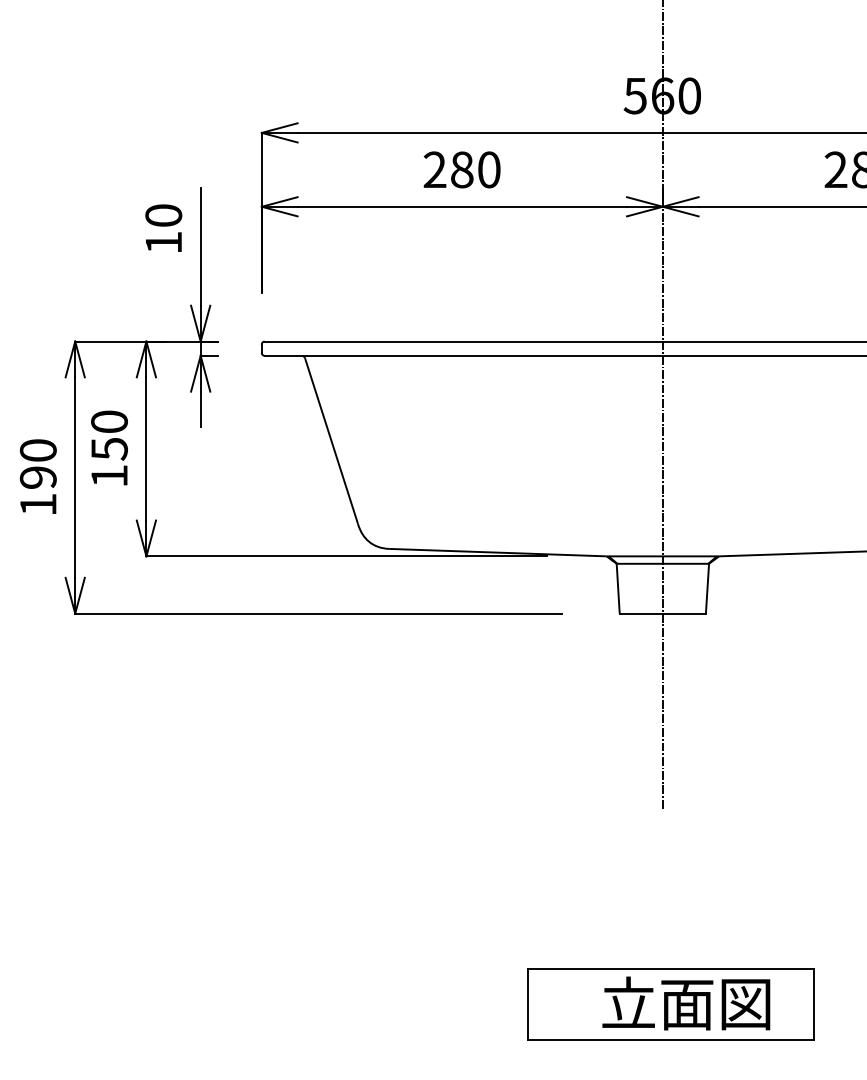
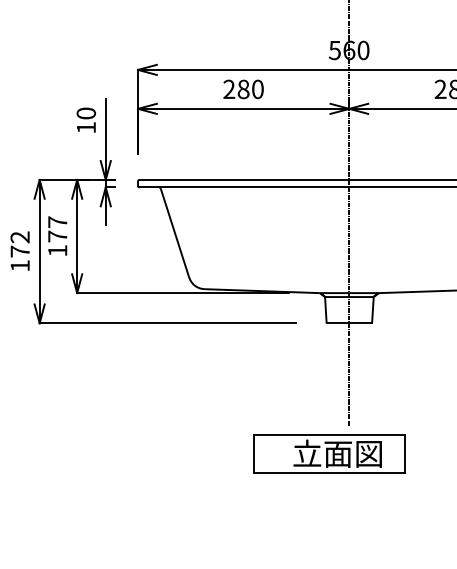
text: (109, 435) -> (57, 229), 150 -> 177
text: (36, 464) -> (19, 244), 190 -> 172
part: (670, 1002) -> (329, 453), moved

